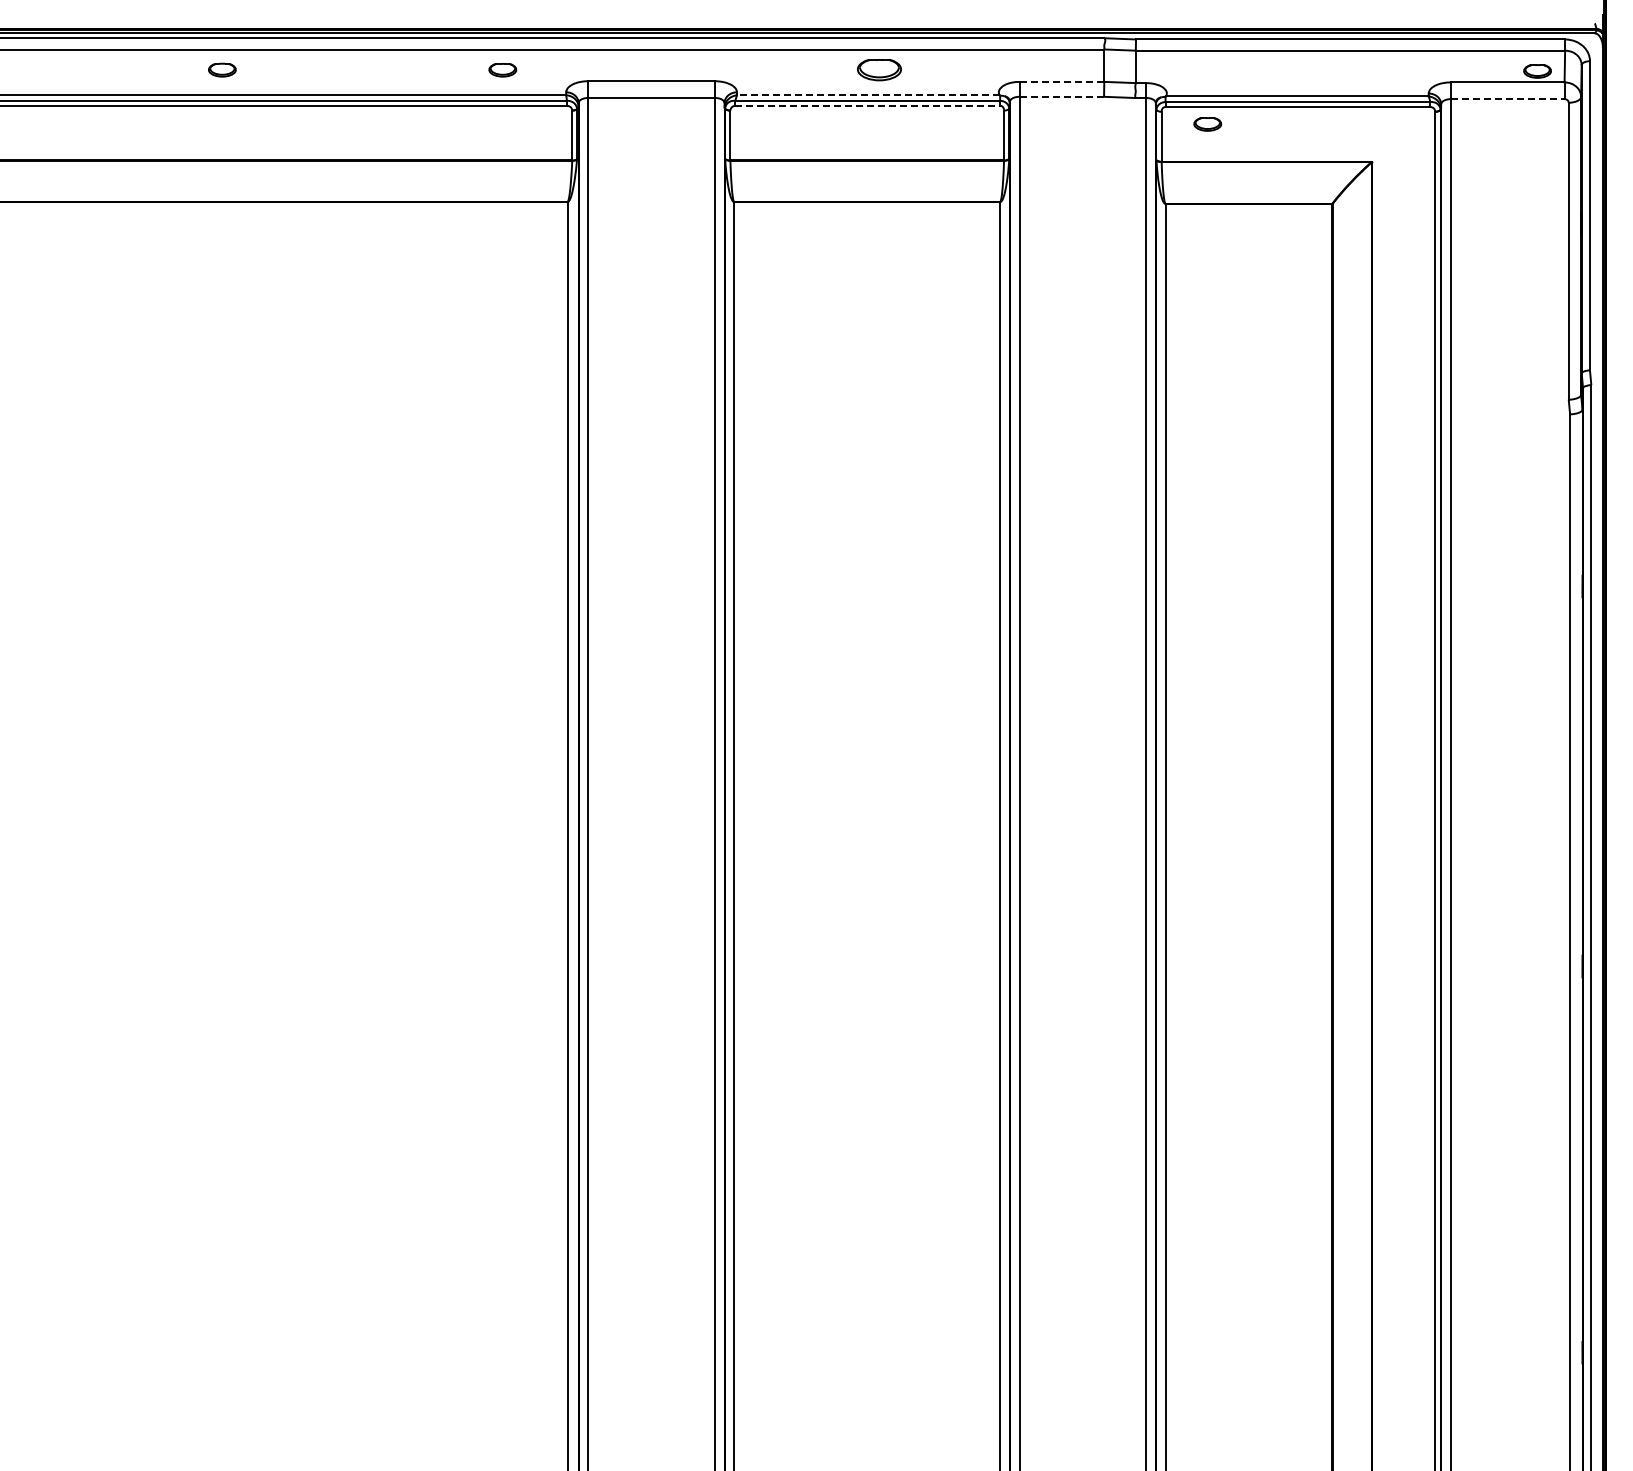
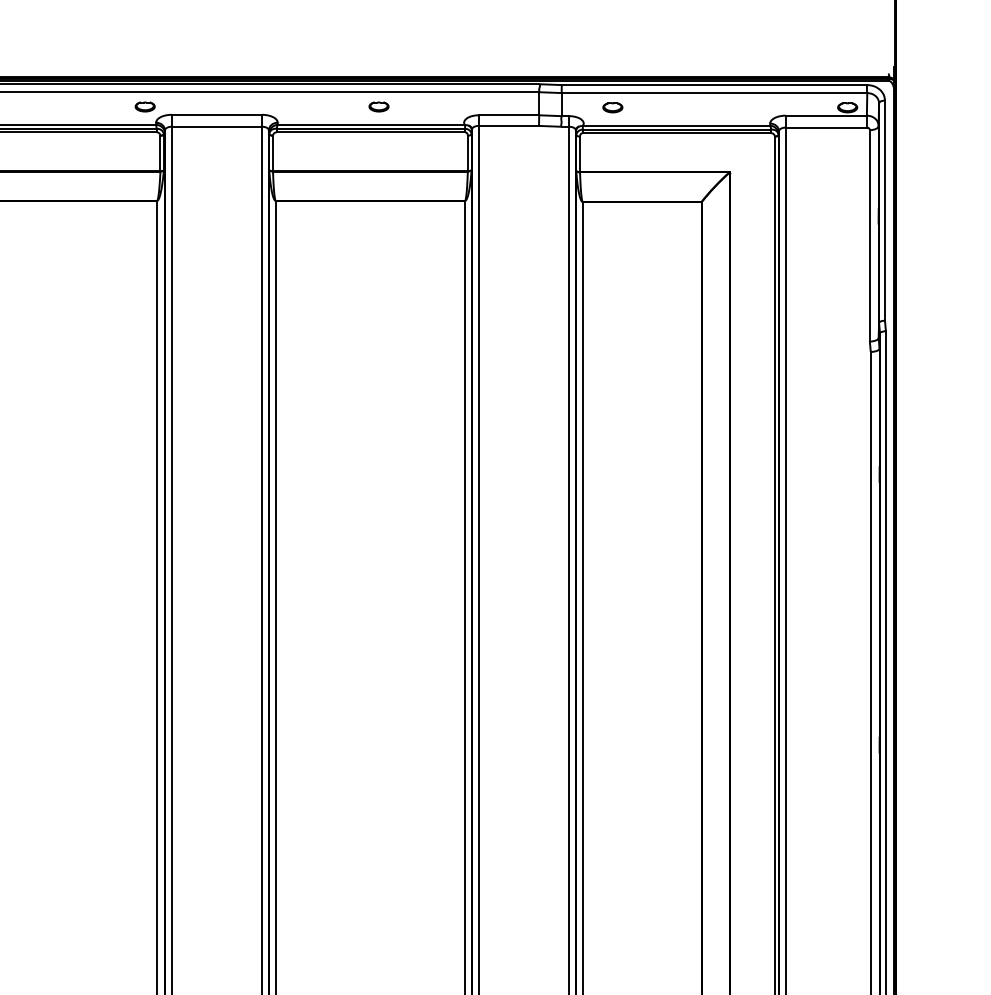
part: (502, 70) -> (144, 107), moved
part: (878, 70) -> (378, 107), size x0.62
line: (1061, 81) -> (508, 115), dashed -> solid
line: (867, 95) -> (370, 124), dashed -> solid
line: (1062, 96) -> (509, 125), dashed -> solid
line: (1507, 99) -> (826, 127), dashed -> solid
line: (868, 105) -> (371, 132), dashed -> solid
part: (1207, 124) -> (612, 107), moved

